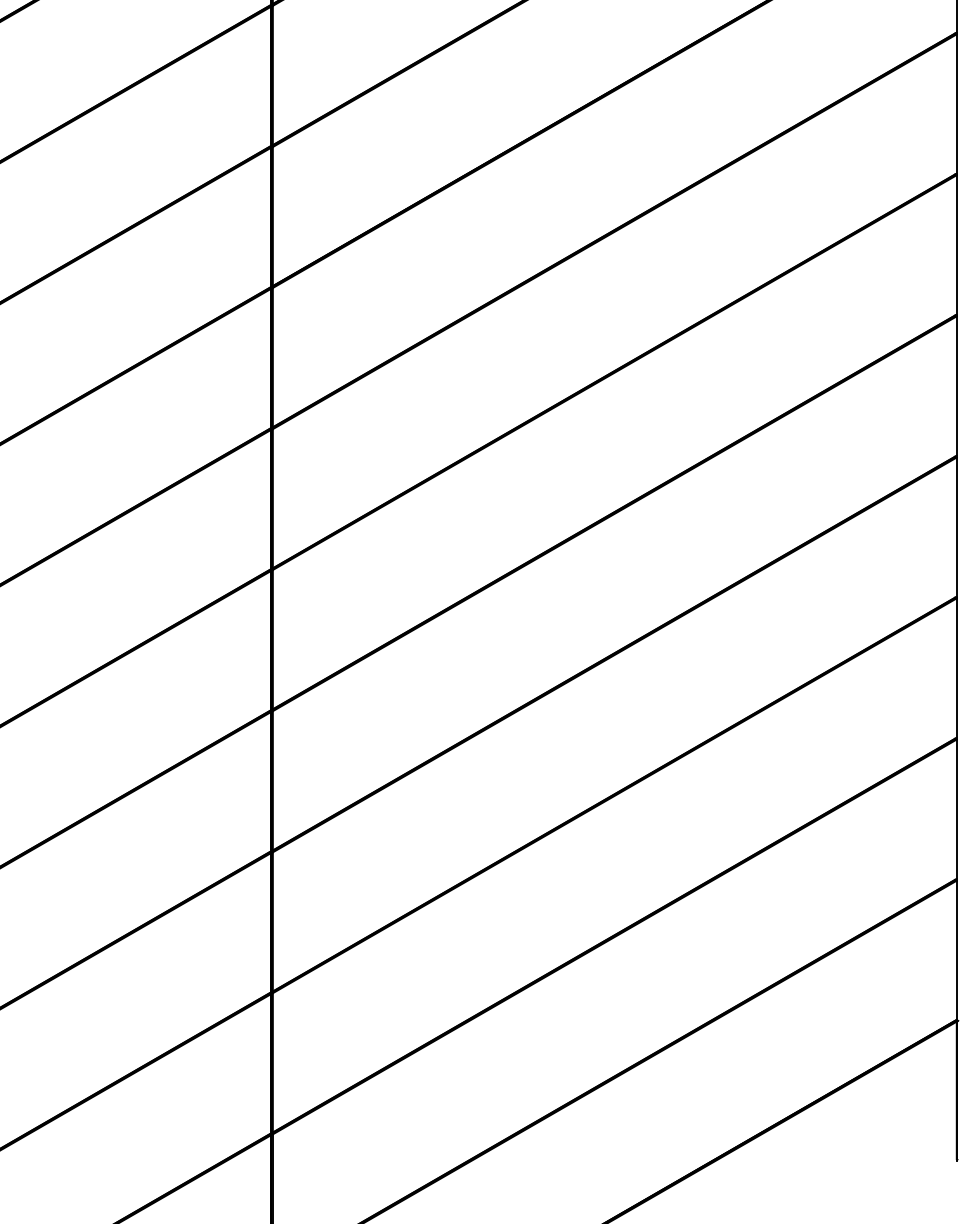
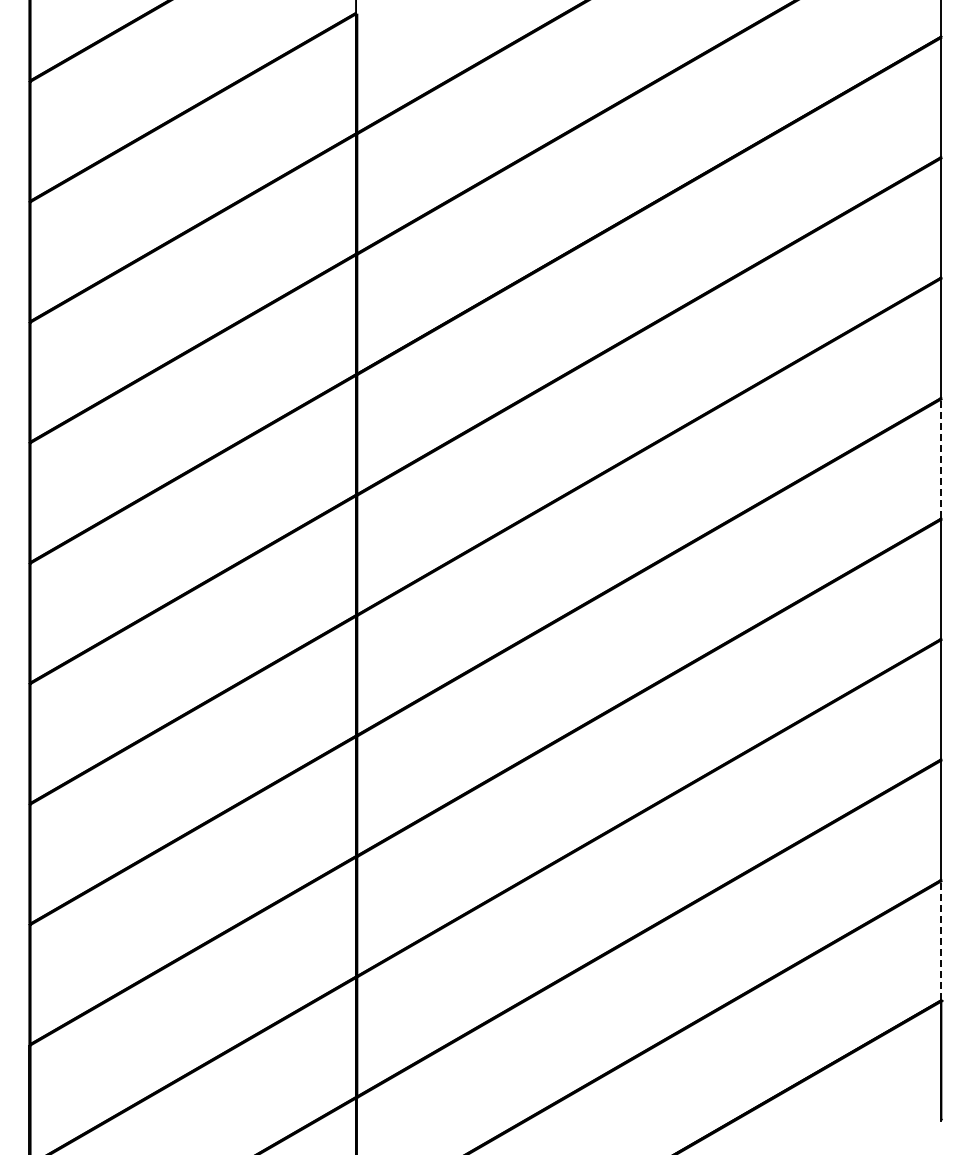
line: (956, 385) -> (941, 458), solid -> dashed
line: (956, 950) -> (941, 940), solid -> dashed

